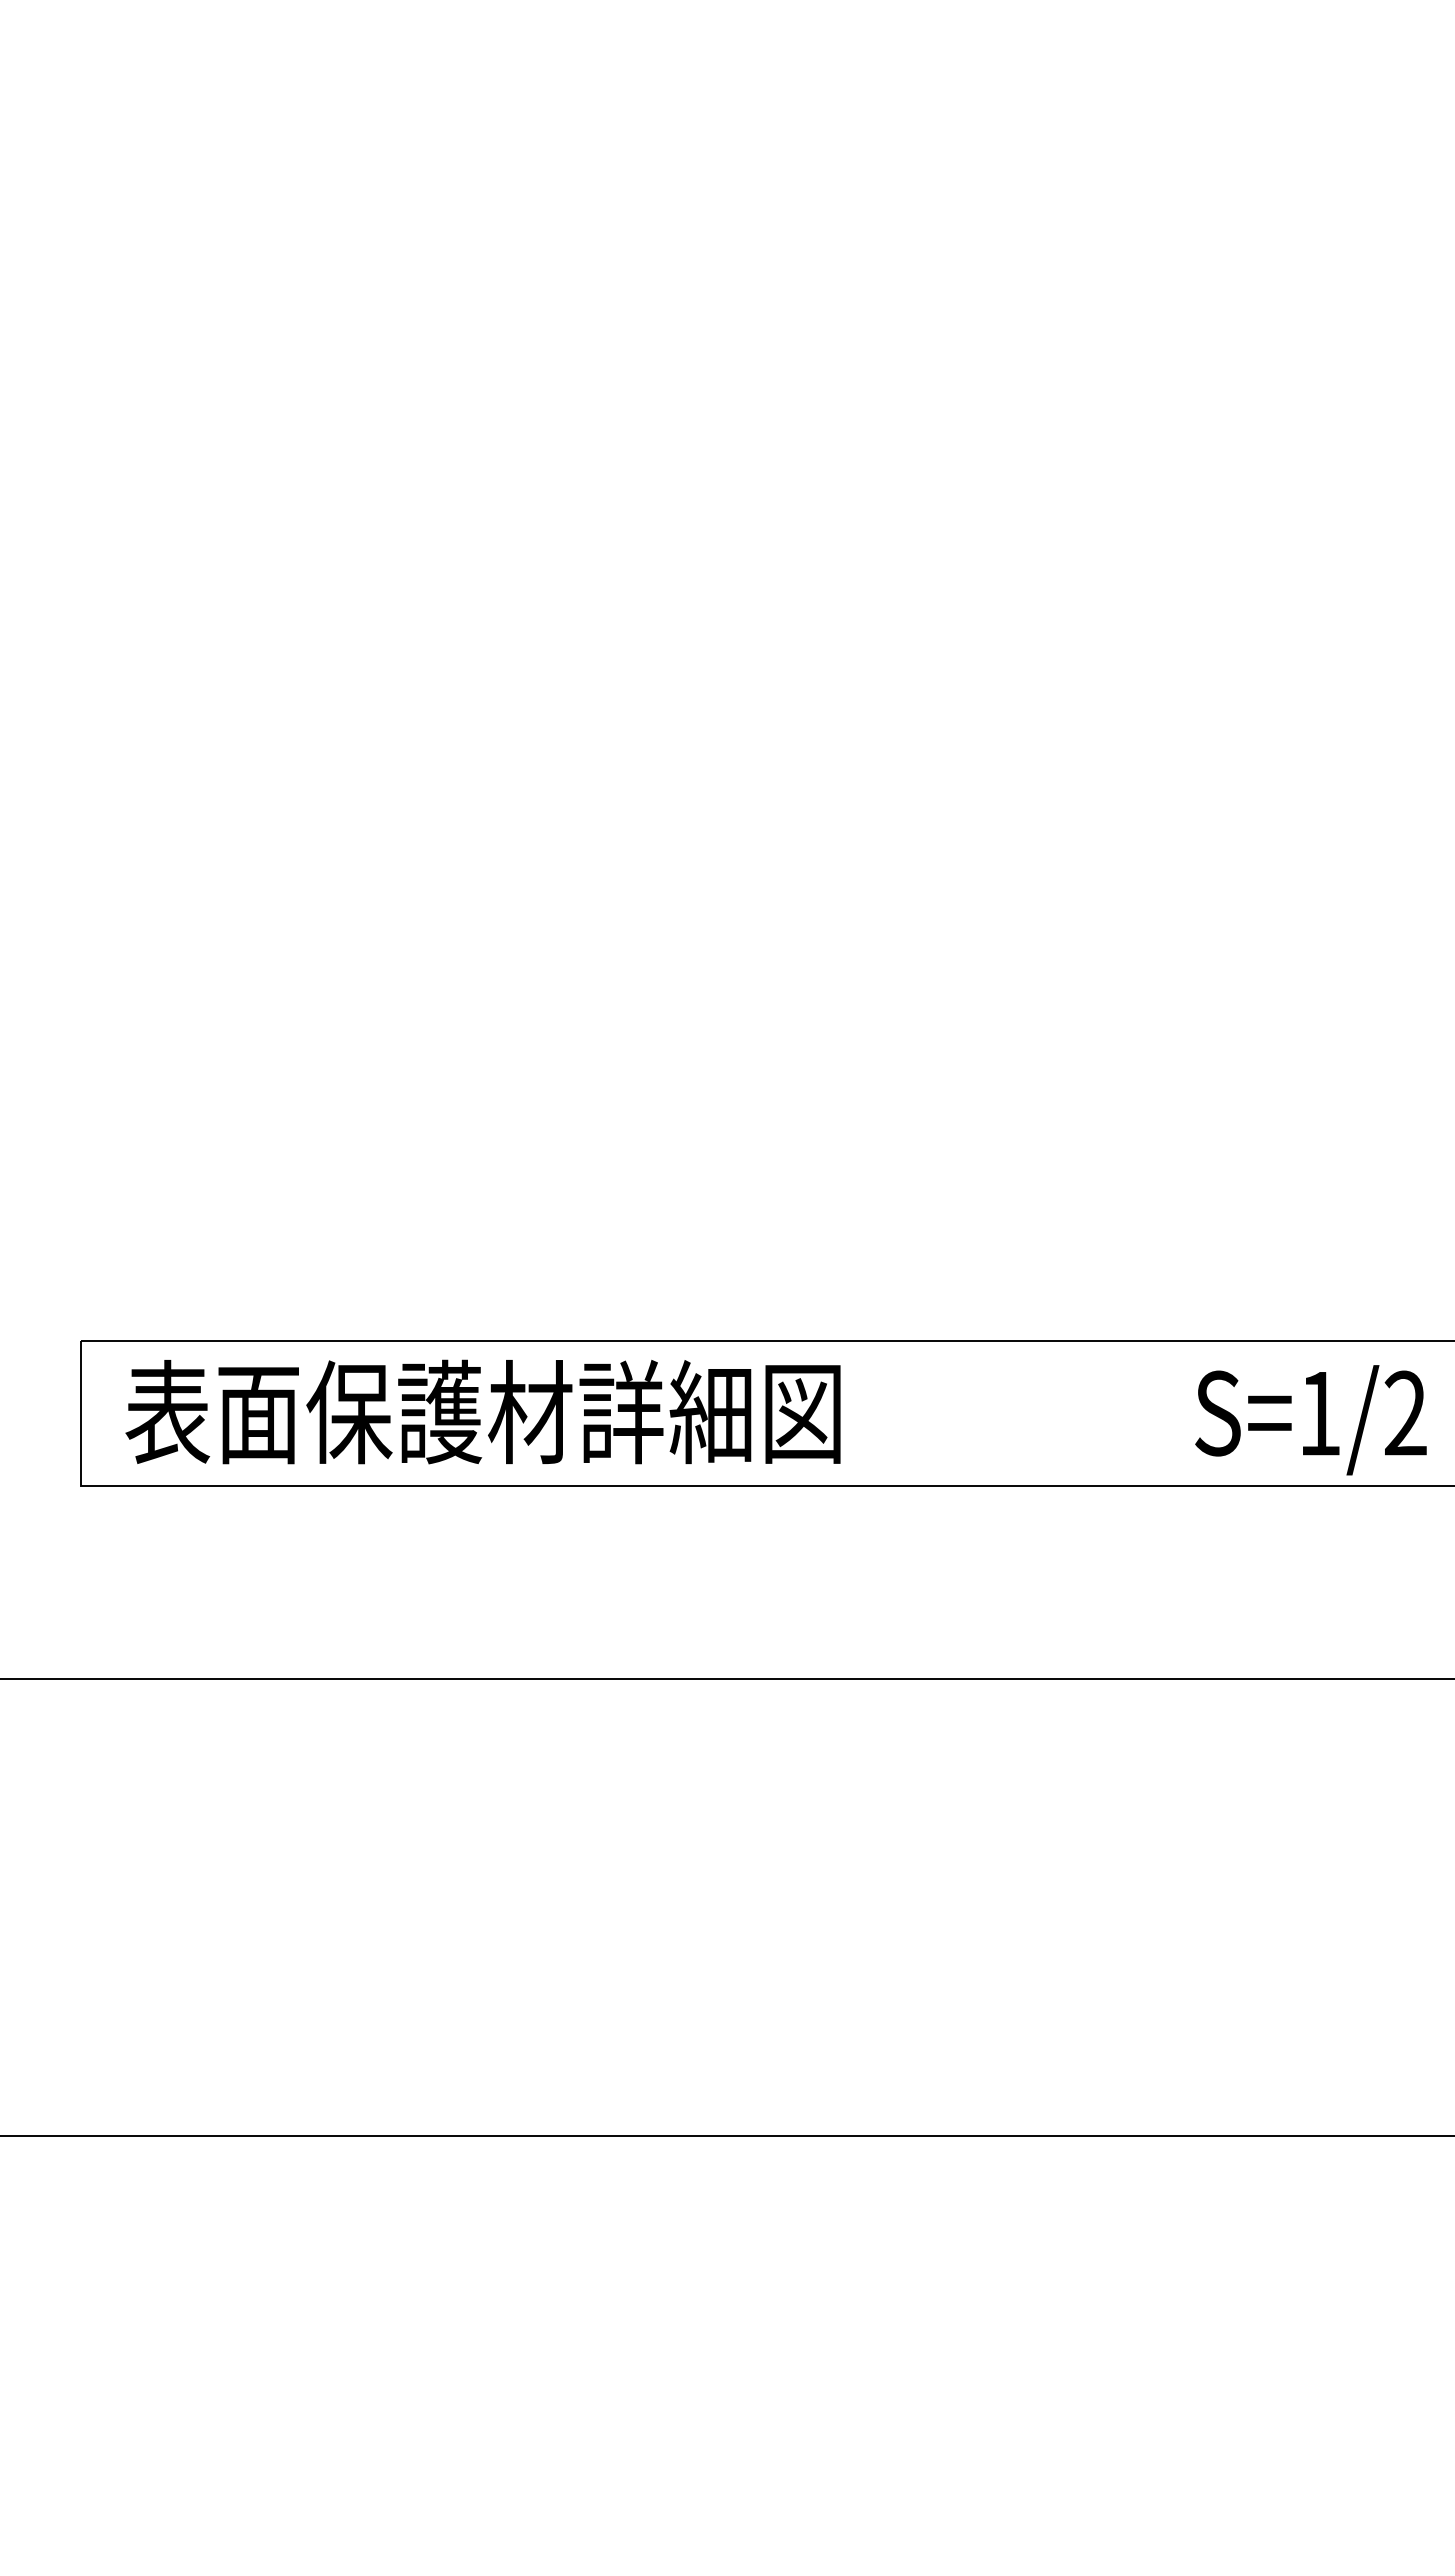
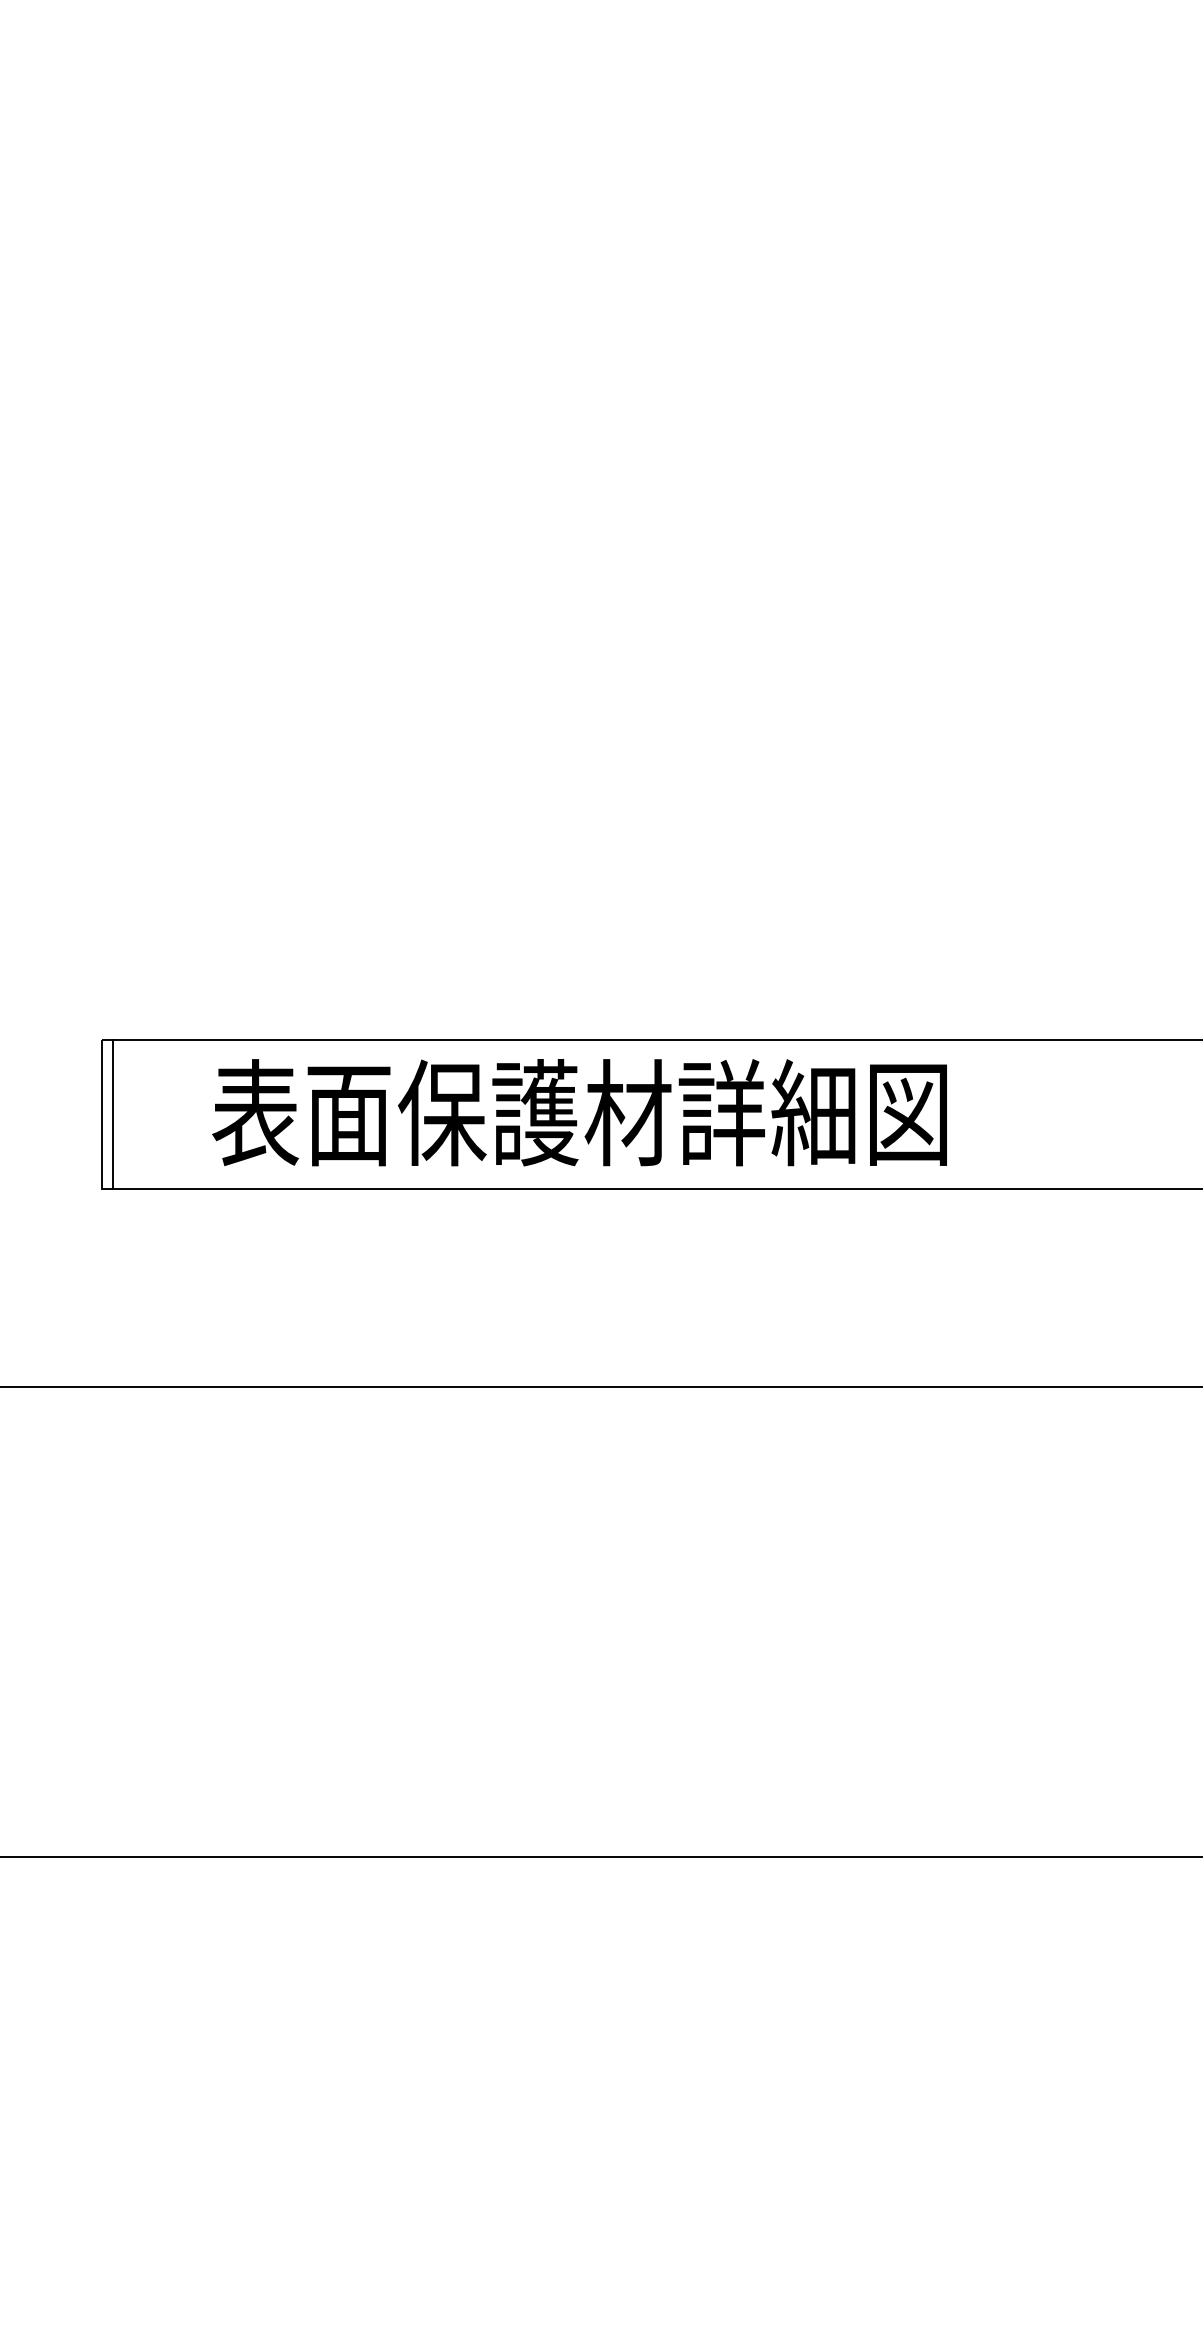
text: (482, 1411) -> (579, 1112), moved
line: (91, 1413) -> (113, 1114), added

